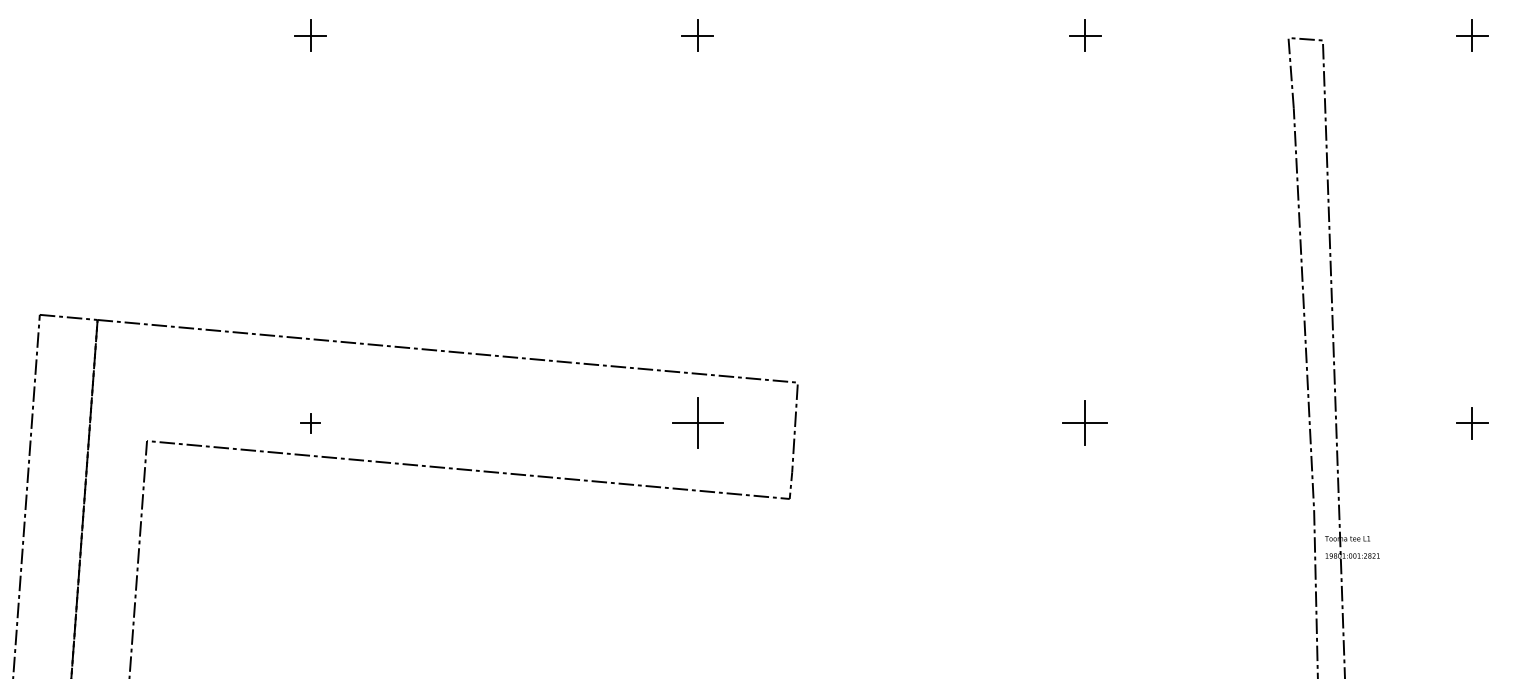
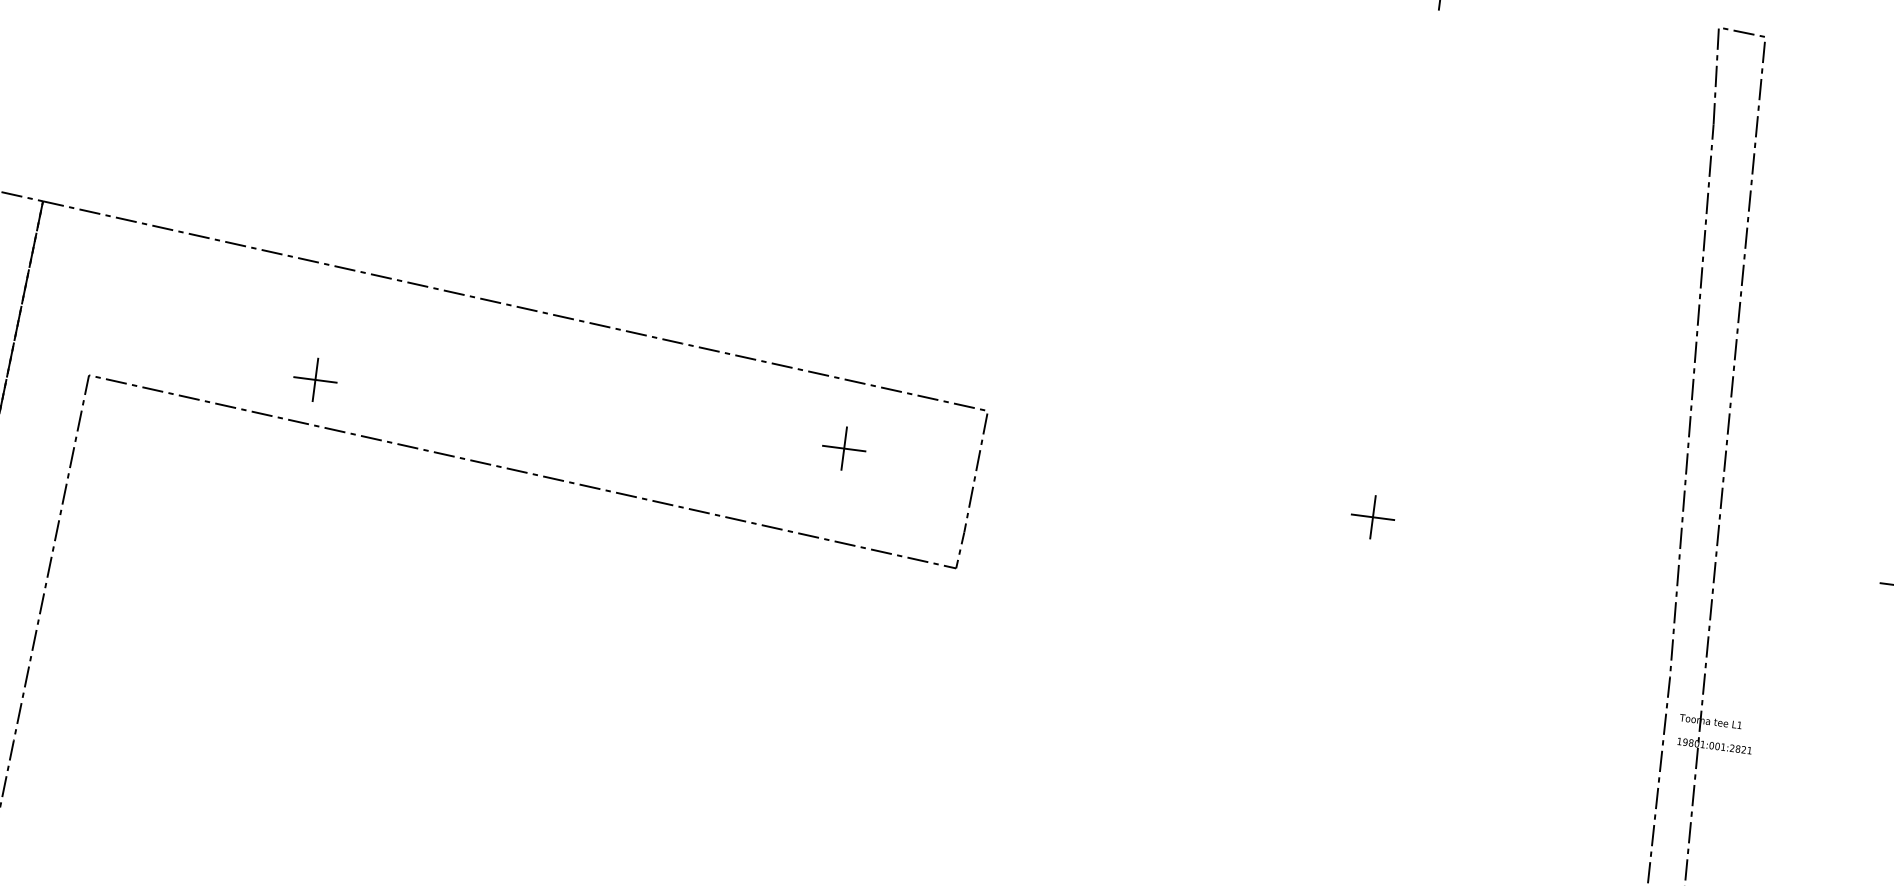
part: (310, 423) -> (315, 380), size x1.67
part: (697, 423) -> (843, 449), size x0.62
part: (1085, 423) -> (1373, 517), size x0.71

